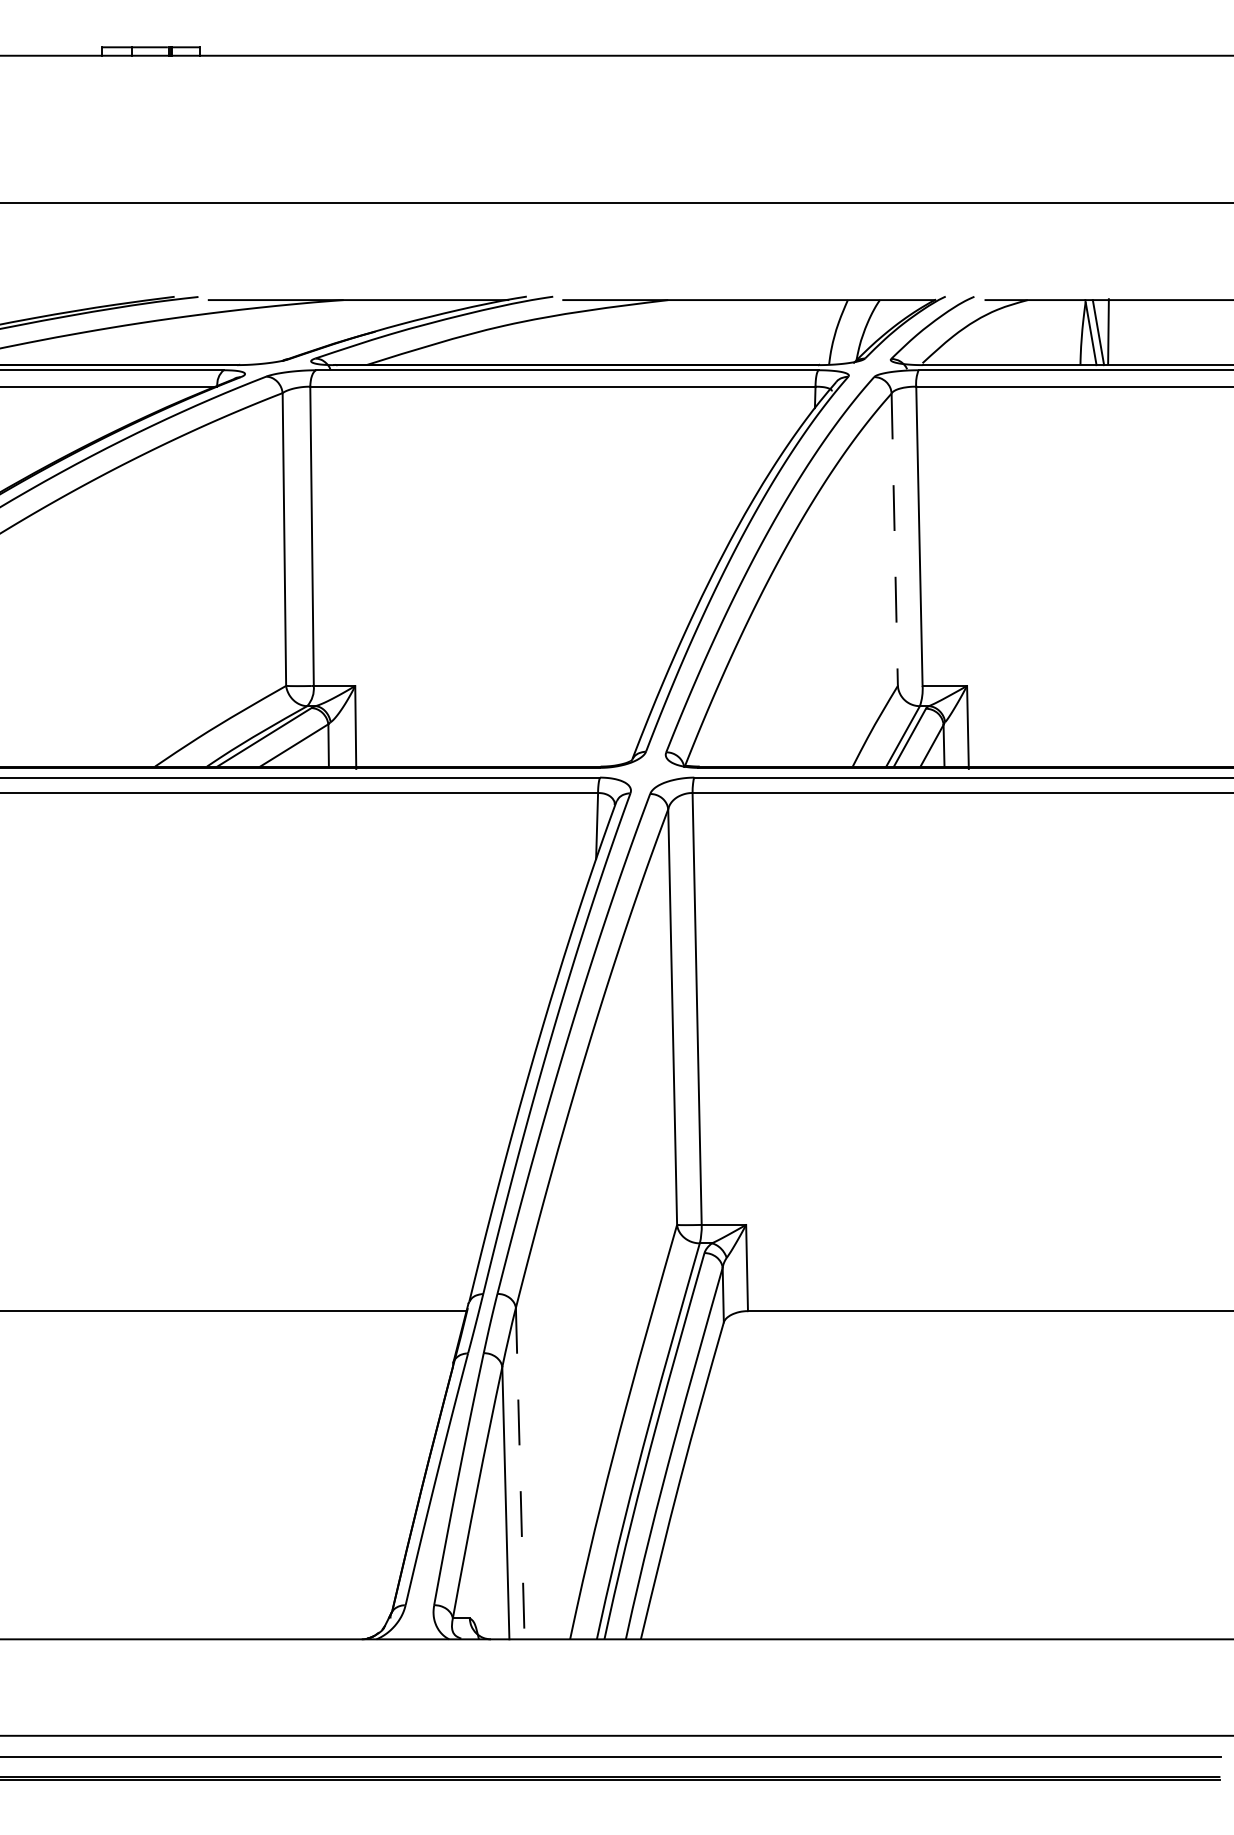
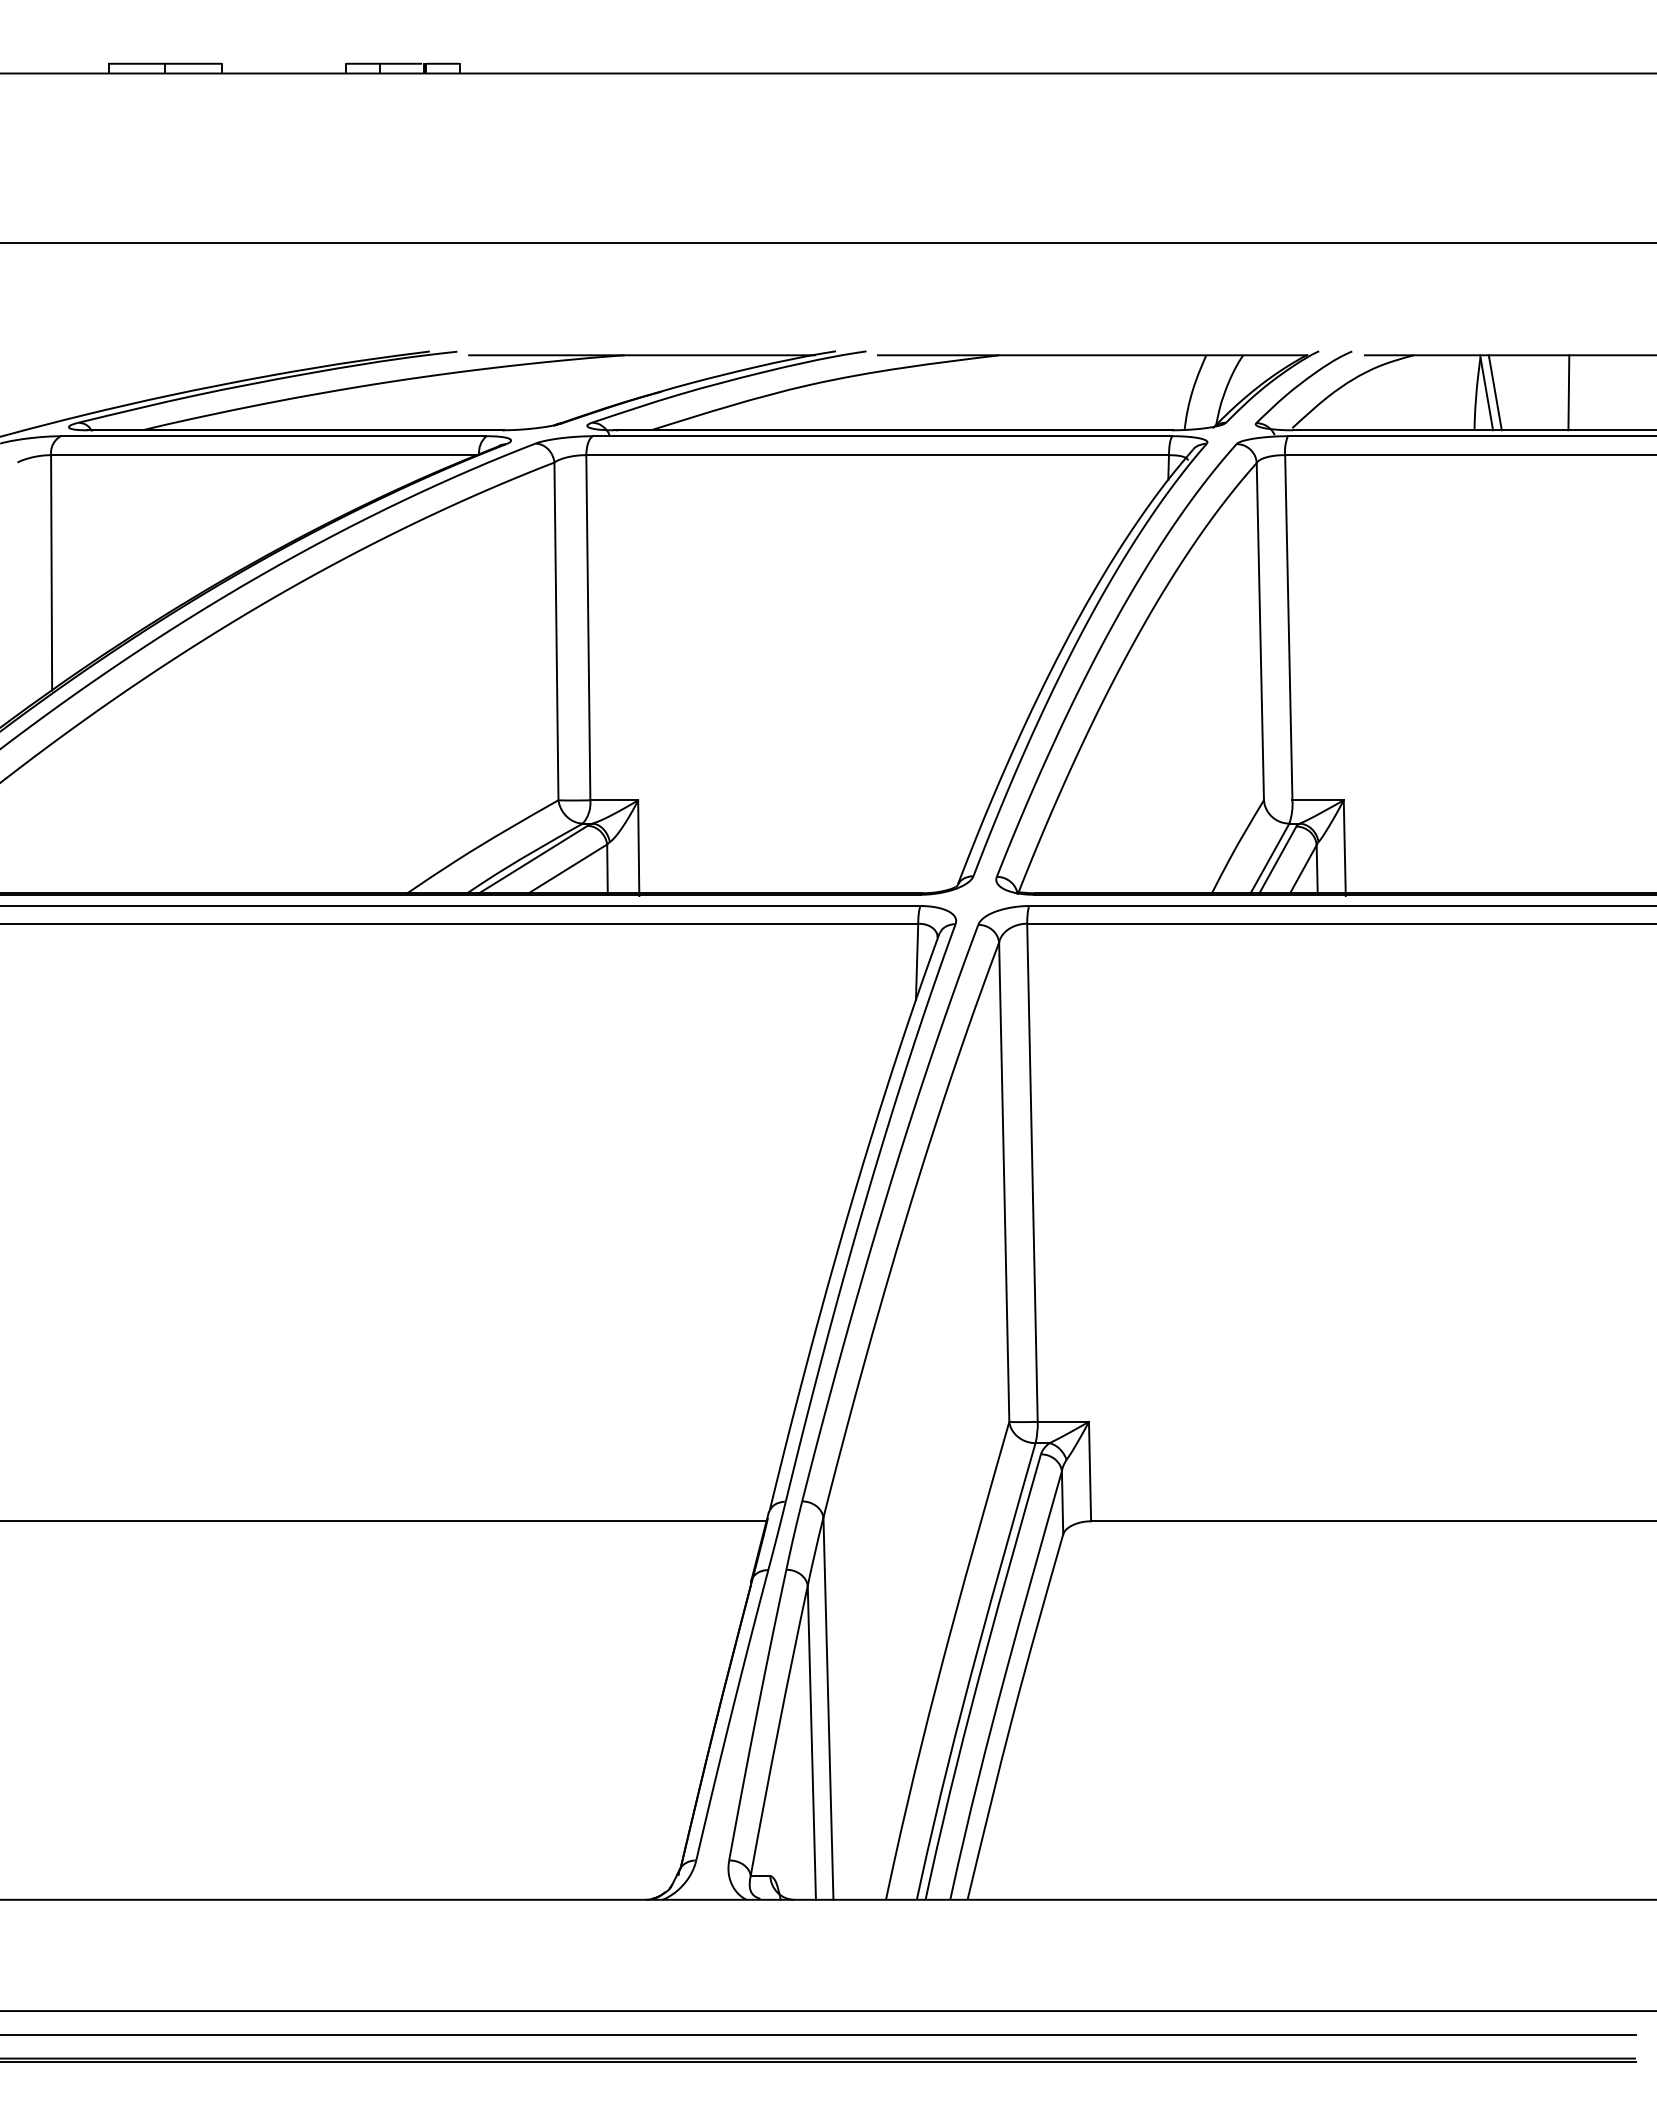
line: (1108, 331) -> (1568, 392), moved
line: (894, 539) -> (1260, 631), dashed -> solid
line: (520, 1474) -> (828, 1709), dashed -> solid

